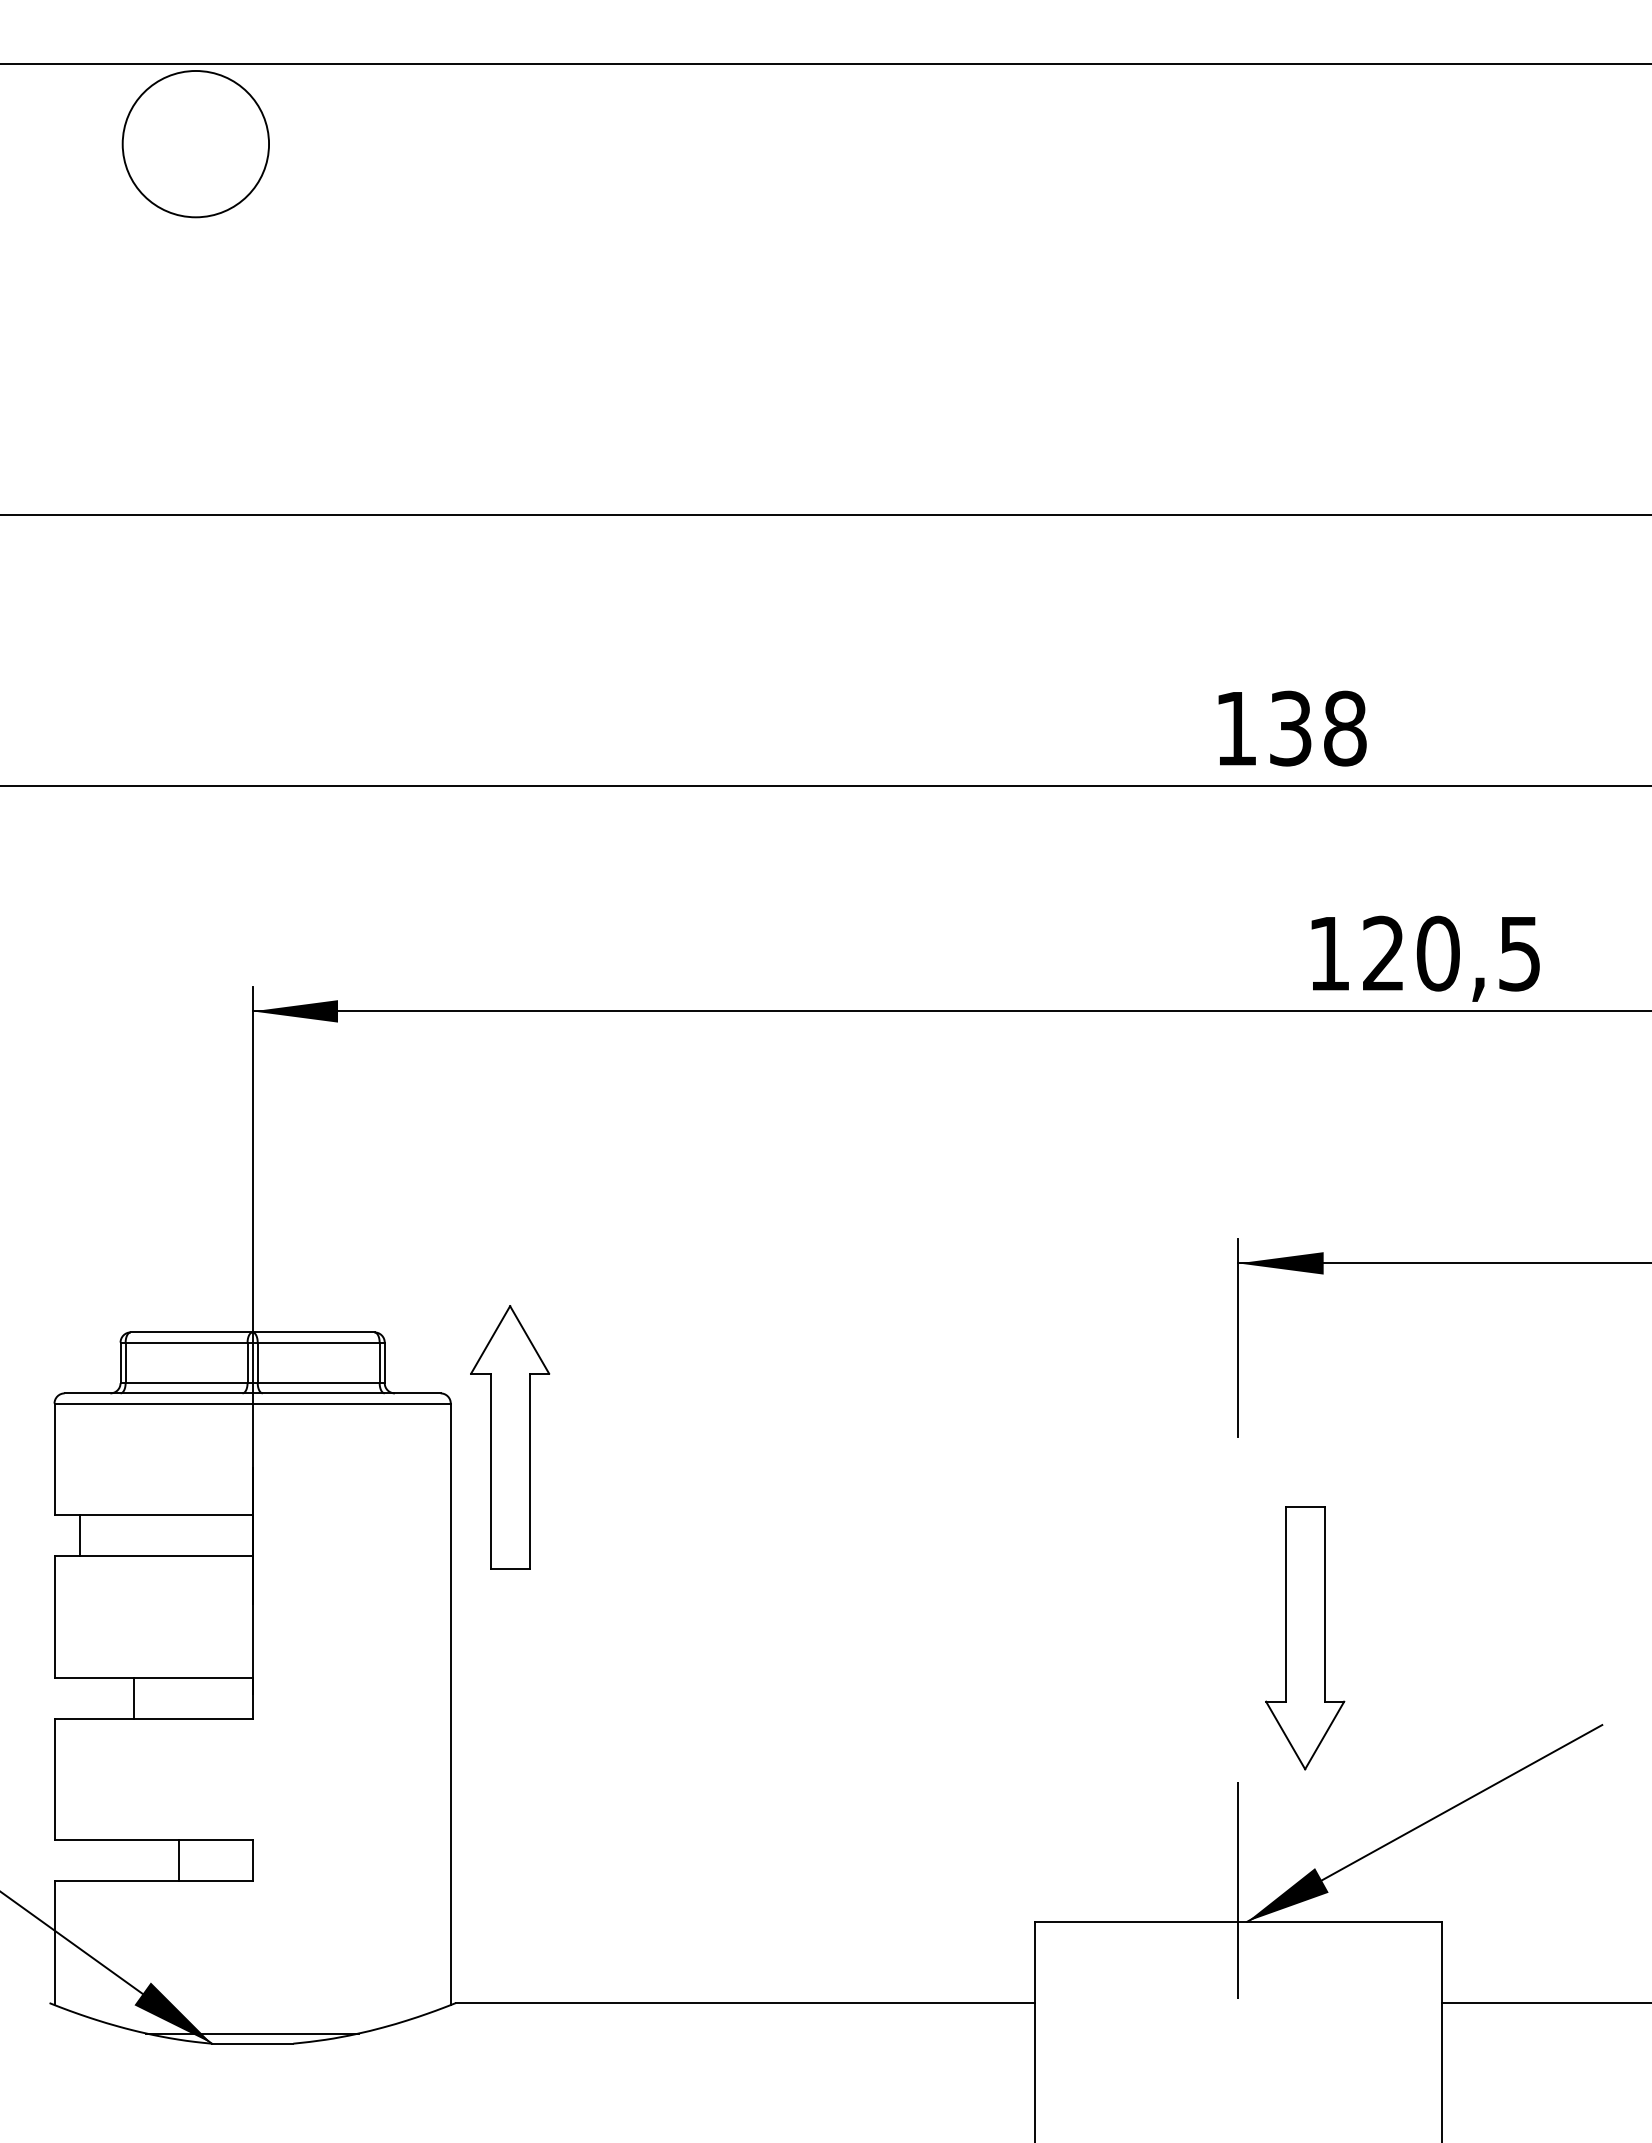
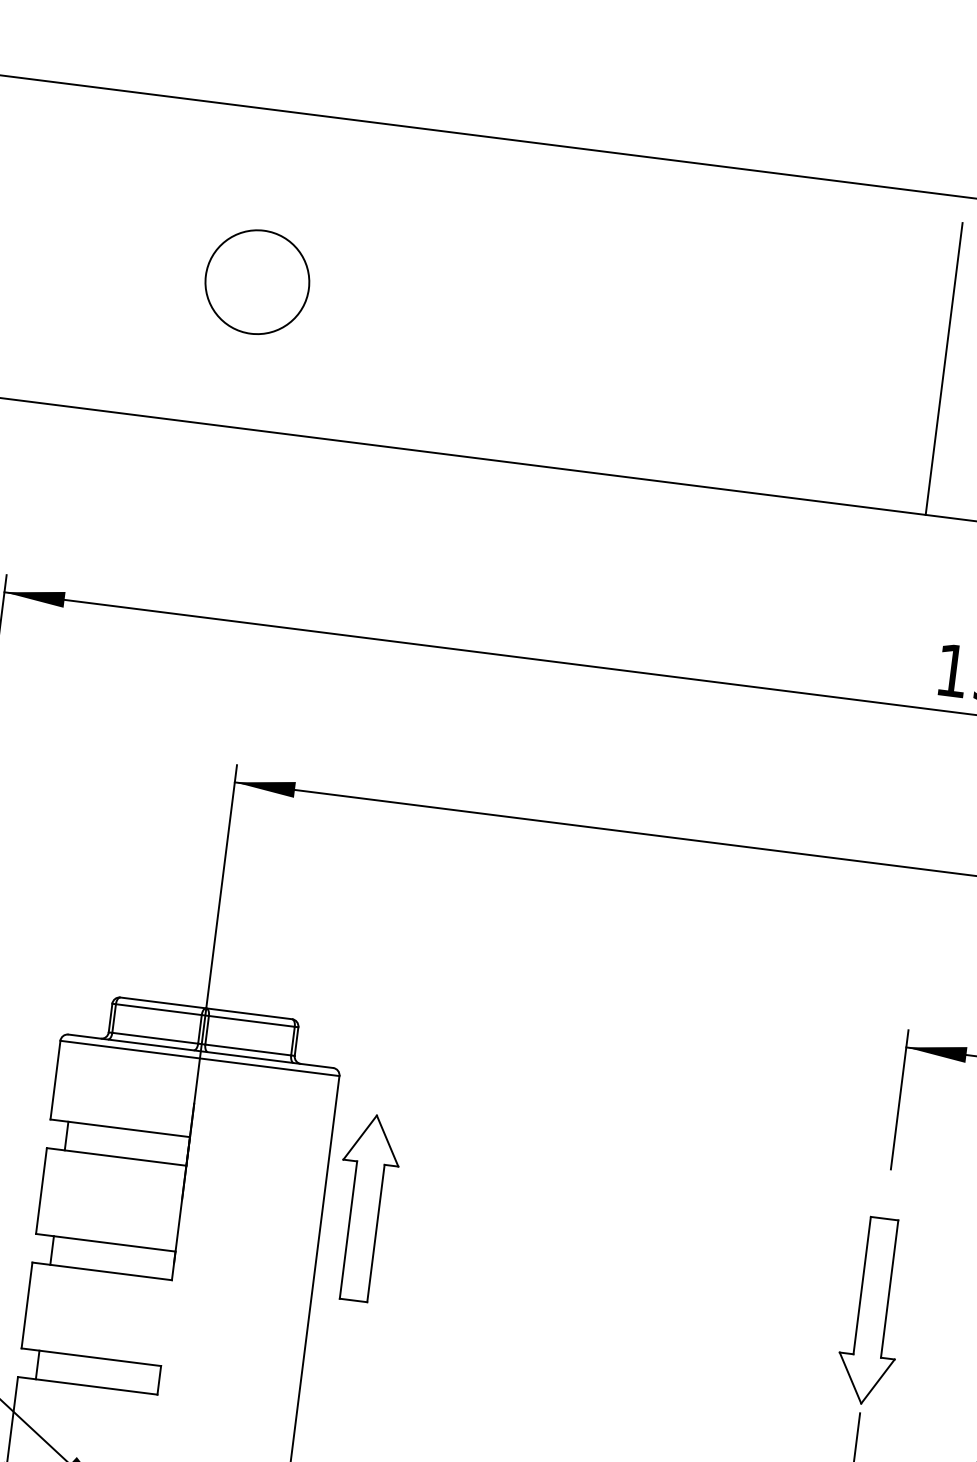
circle: (195, 144) -> (257, 282), moved
line: (1171, 307) -> (944, 368), added
part: (510, 1437) -> (365, 1208), moved
part: (1305, 1638) -> (873, 1311), moved
line: (133, 1697) -> (51, 1249), moved
line: (178, 1860) -> (37, 1364), moved

